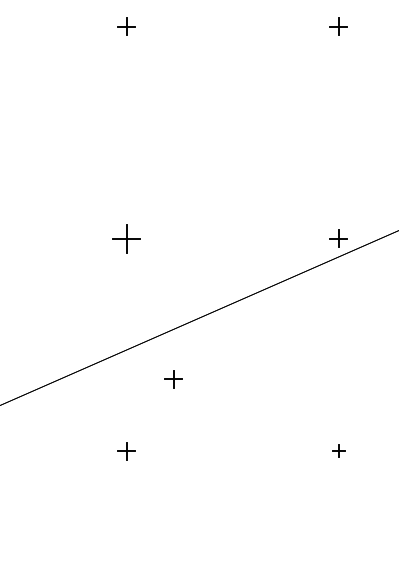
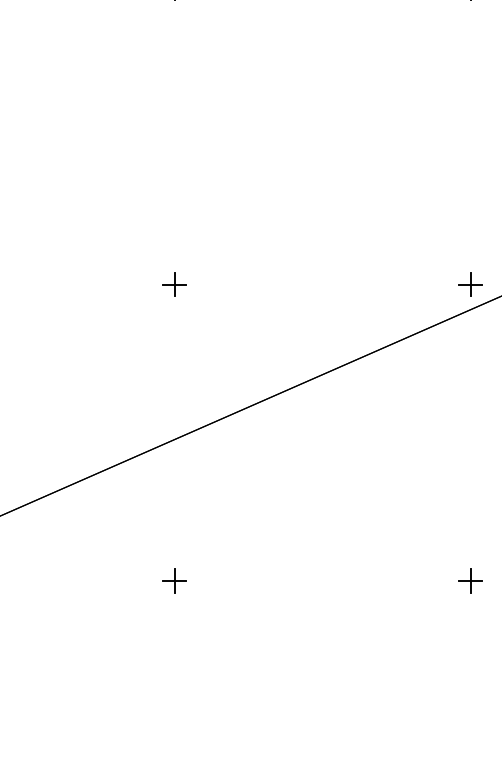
part: (126, 238) -> (174, 284), size x0.62
part: (173, 379) -> (239, 480), removed
part: (338, 451) -> (469, 581), size x1.43

